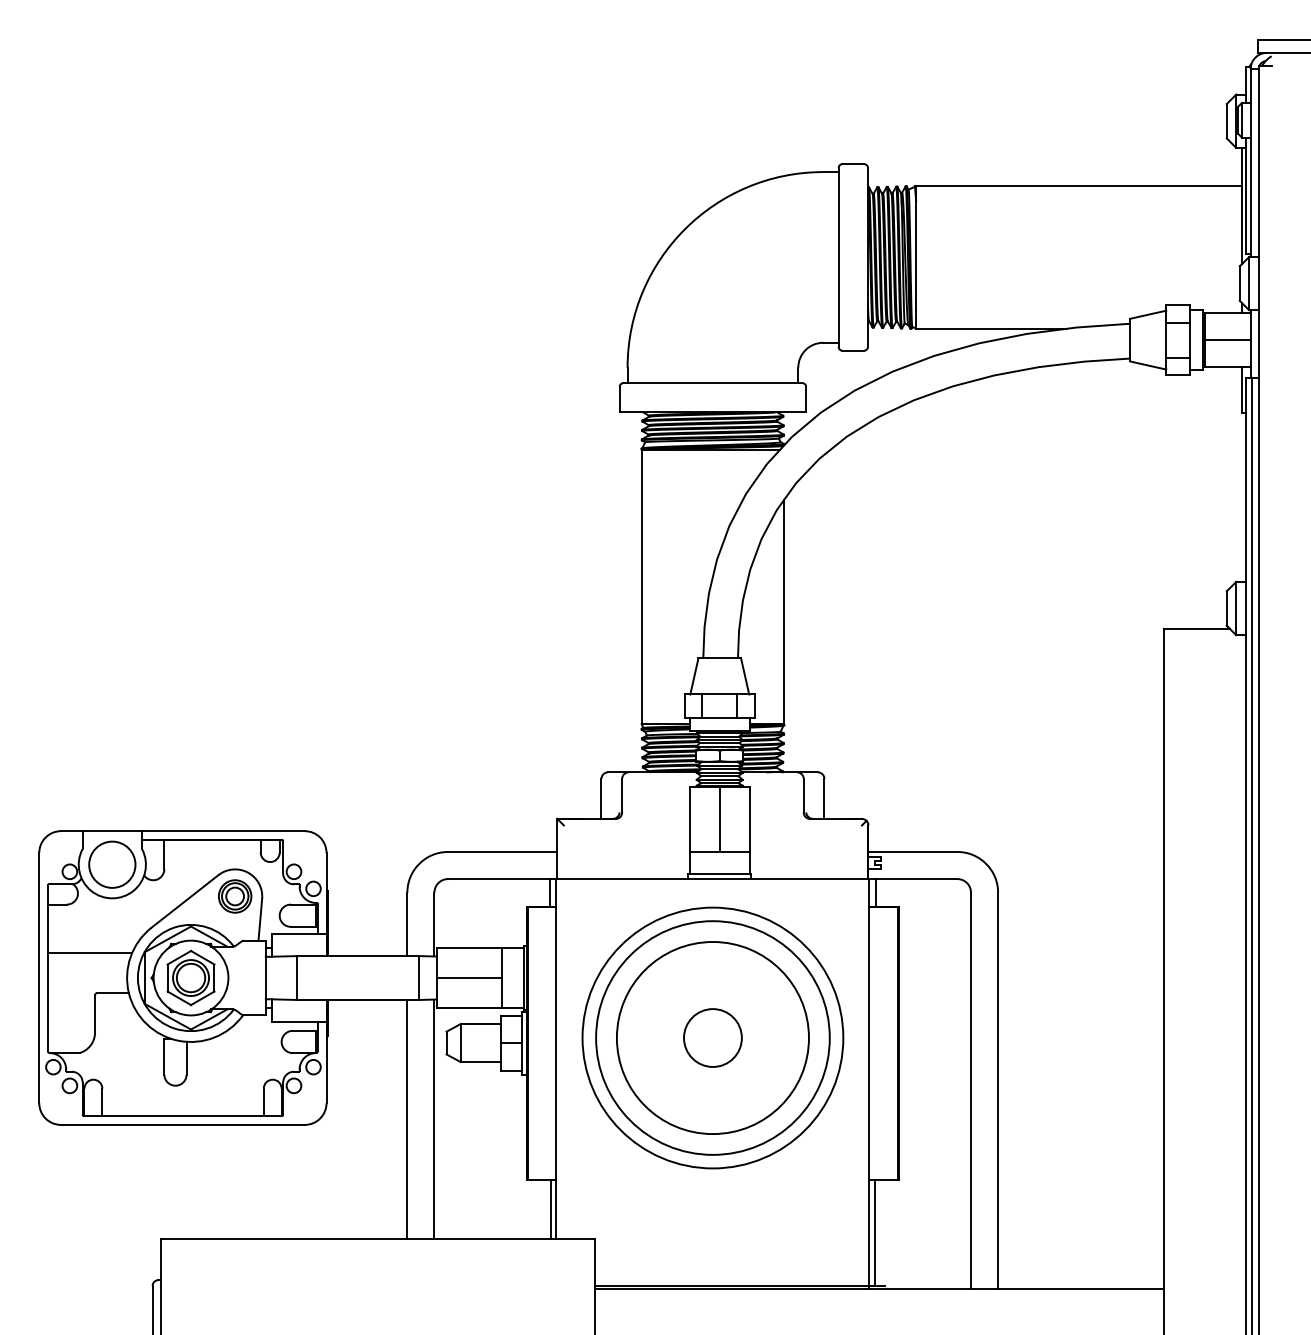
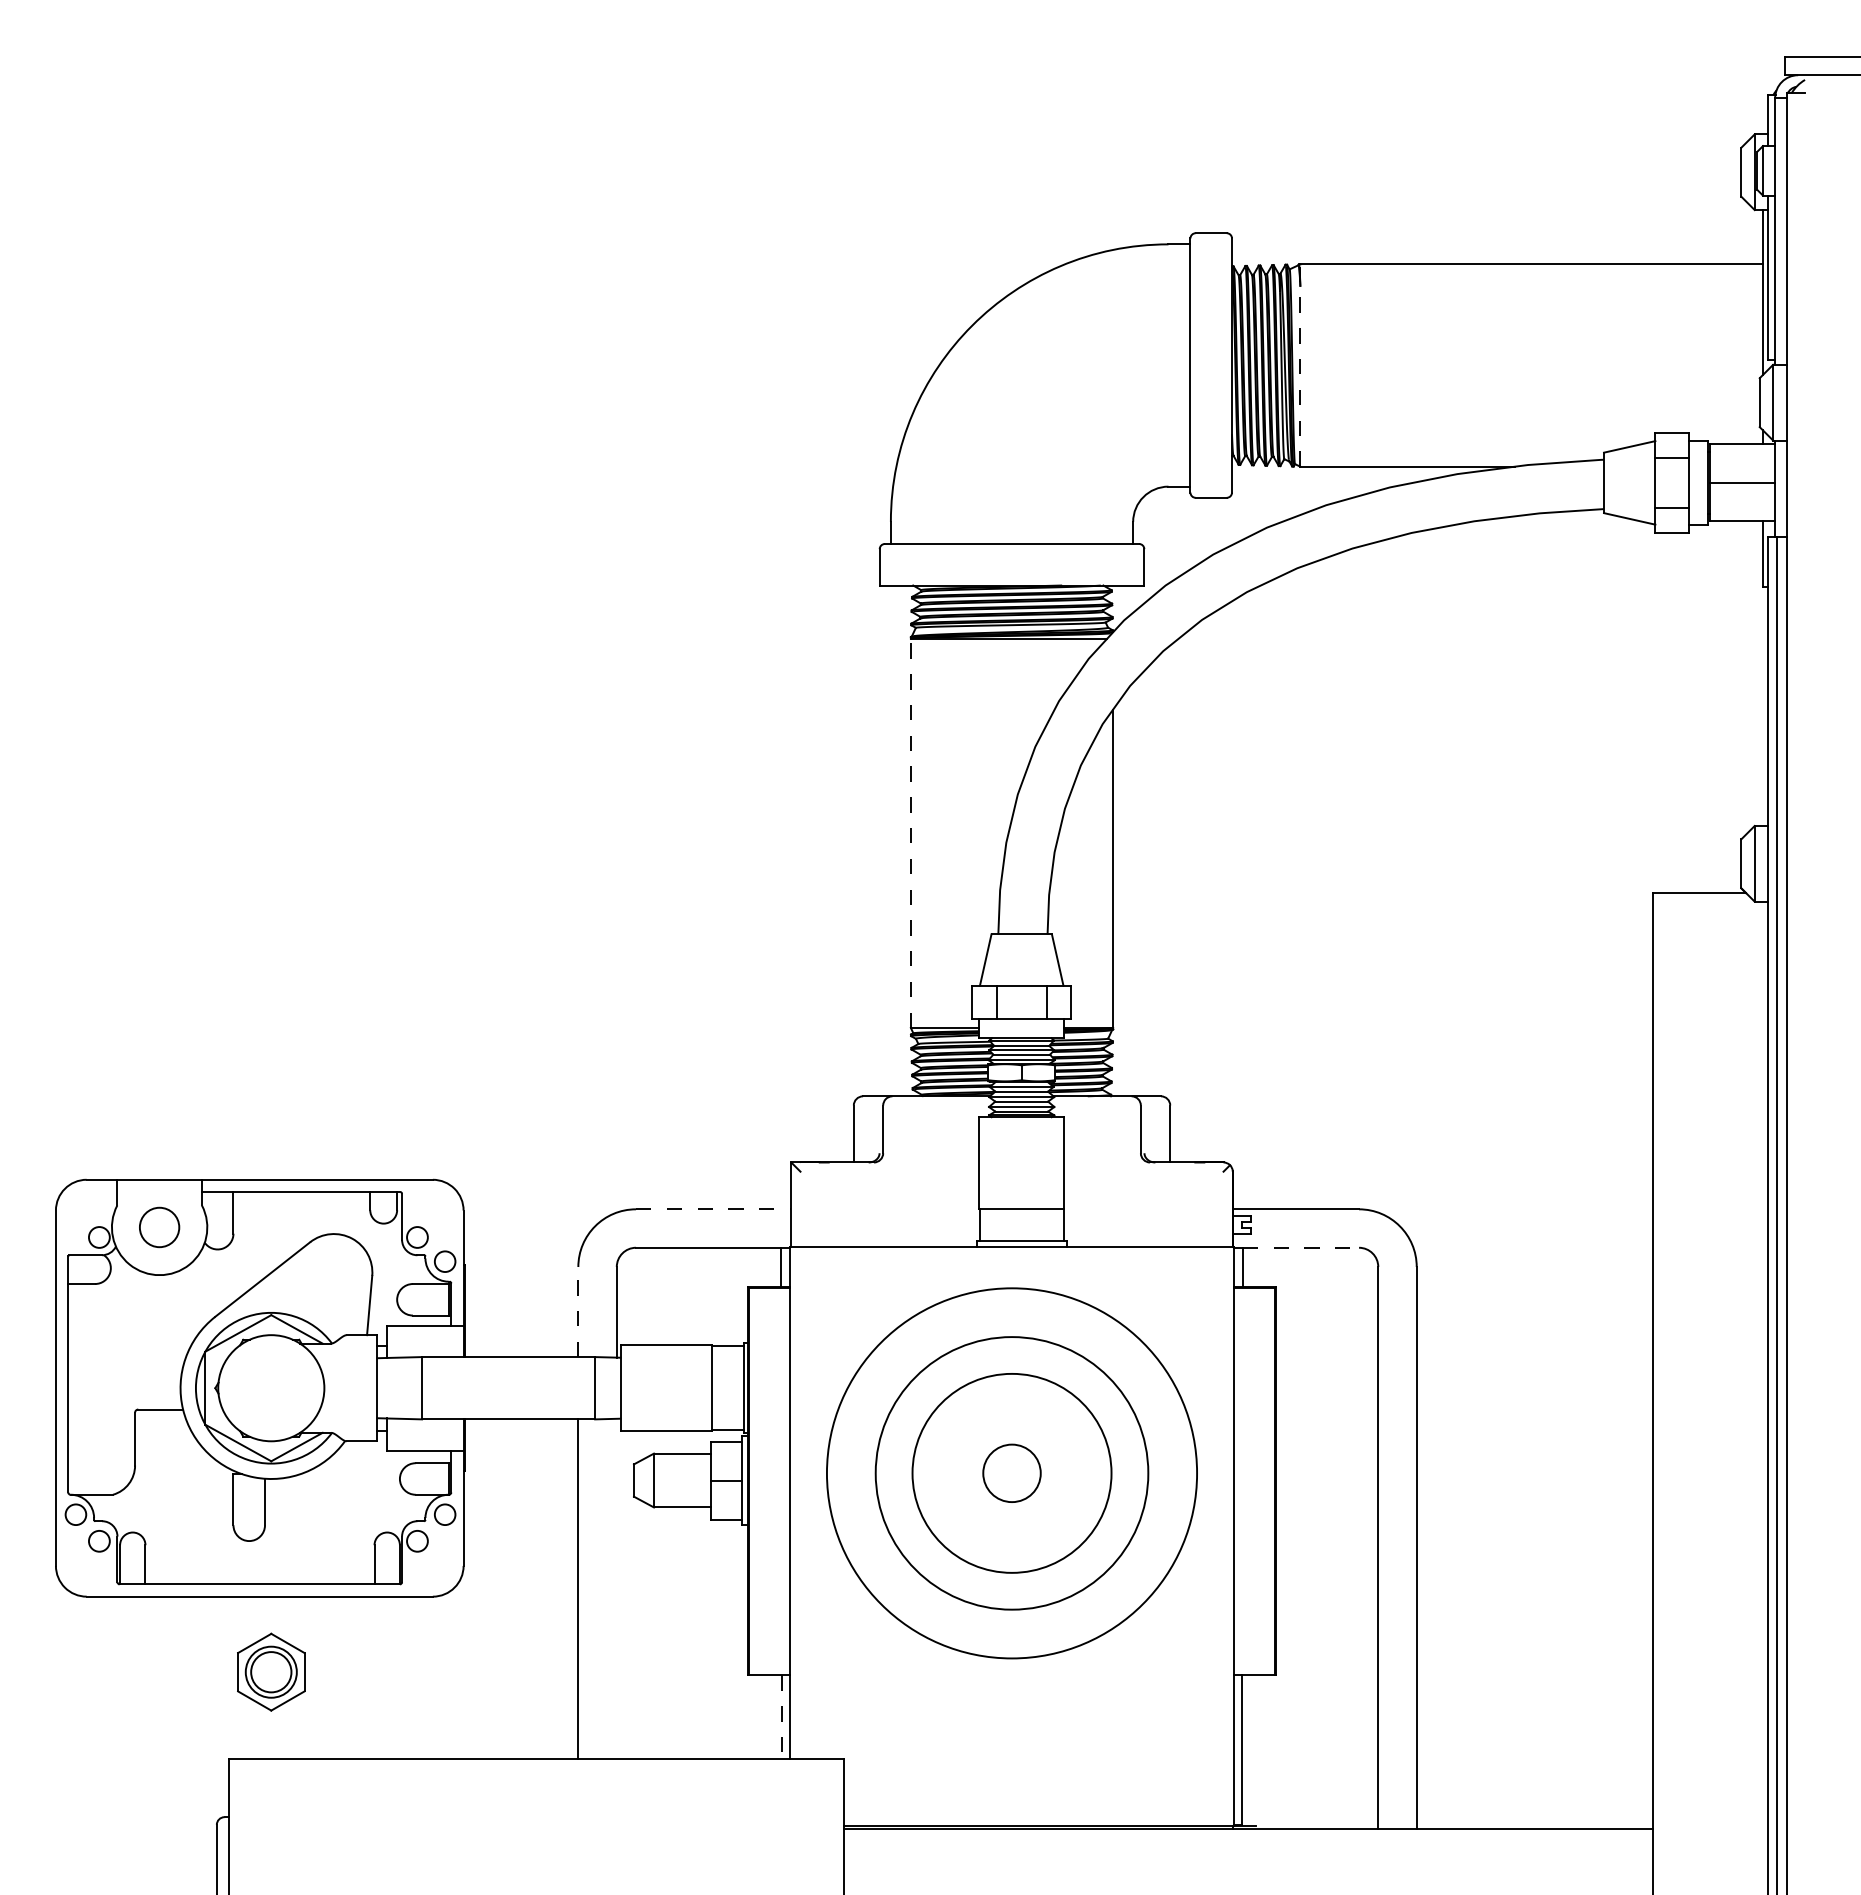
line: (916, 257) -> (1300, 365), solid -> dashed
line: (641, 587) -> (910, 833), solid -> dashed
line: (719, 819) -> (1021, 1163), removed
line: (502, 852) -> (713, 1209), solid -> dashed
circle: (112, 864) -> (159, 1227), size x0.6
line: (916, 878) -> (1301, 1247), solid -> dashed
part: (234, 896) -> (333, 1272), removed
line: (407, 923) -> (578, 1311), solid -> dashed
line: (90, 952) -> (128, 1352), removed
part: (191, 977) -> (271, 1671), moved
line: (469, 978) -> (666, 1388), removed
circle: (712, 1038) -> (1011, 1473), size x0.6
circle: (712, 1038) -> (1011, 1473), size x0.7
line: (434, 1119) -> (616, 1588), removed
line: (551, 1210) -> (782, 1717), solid -> dashed

